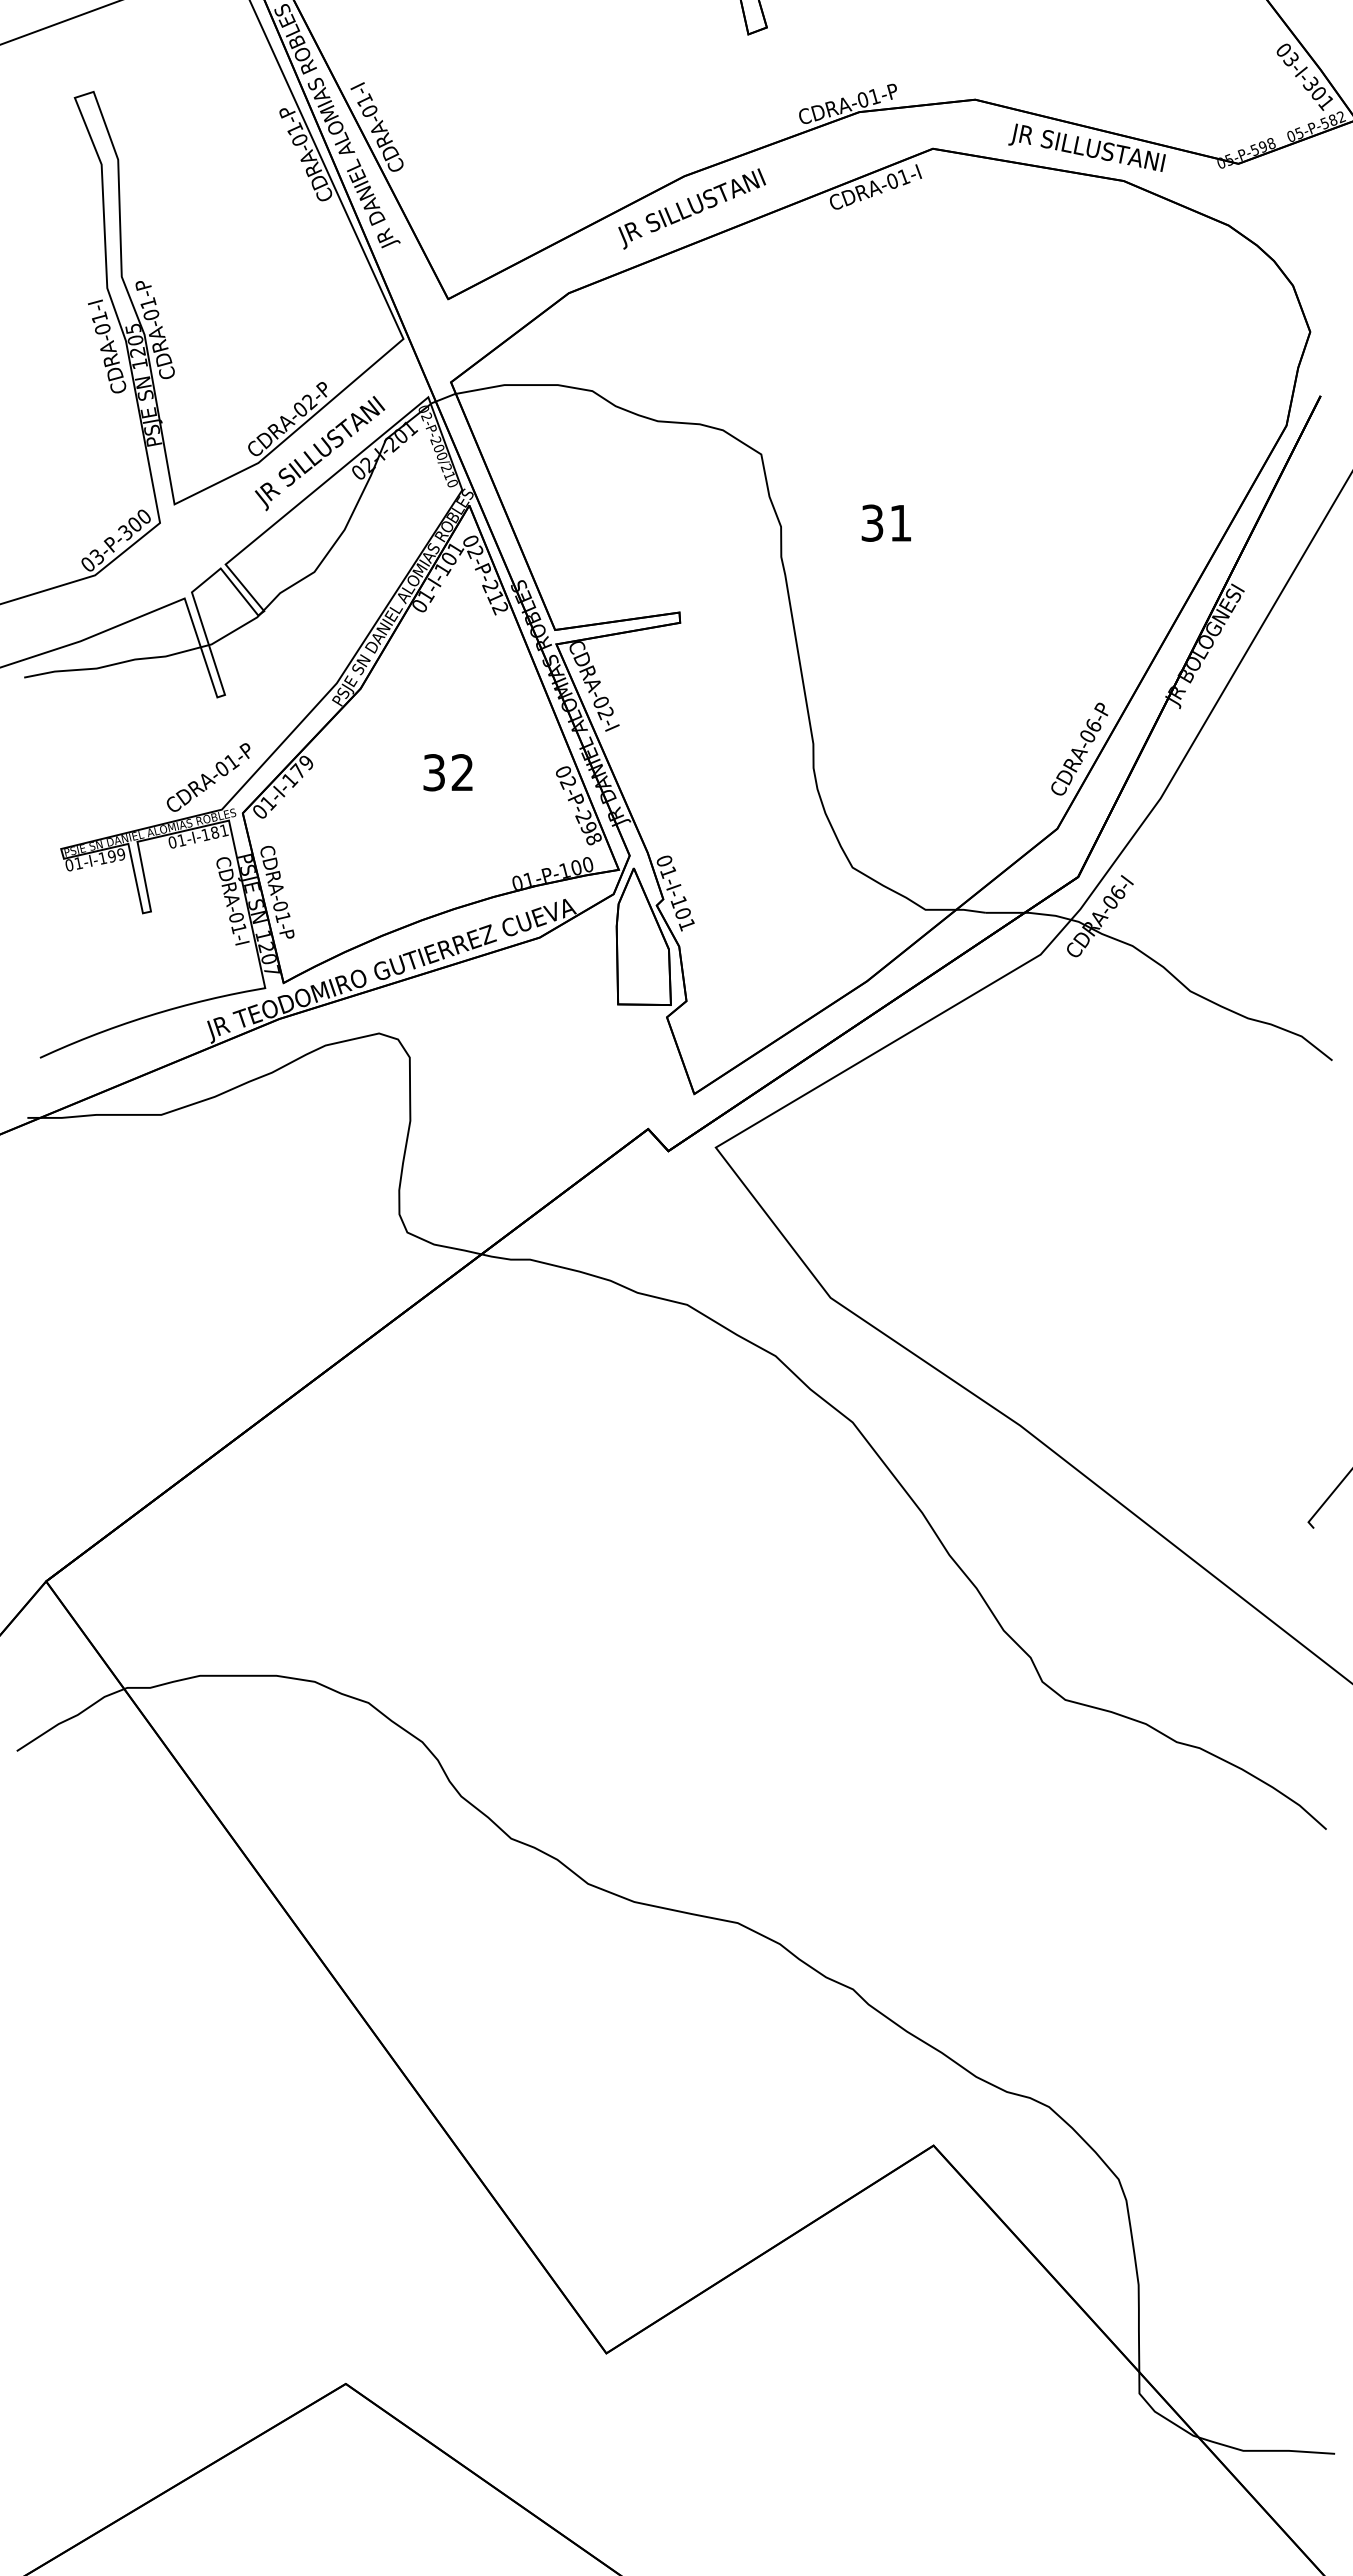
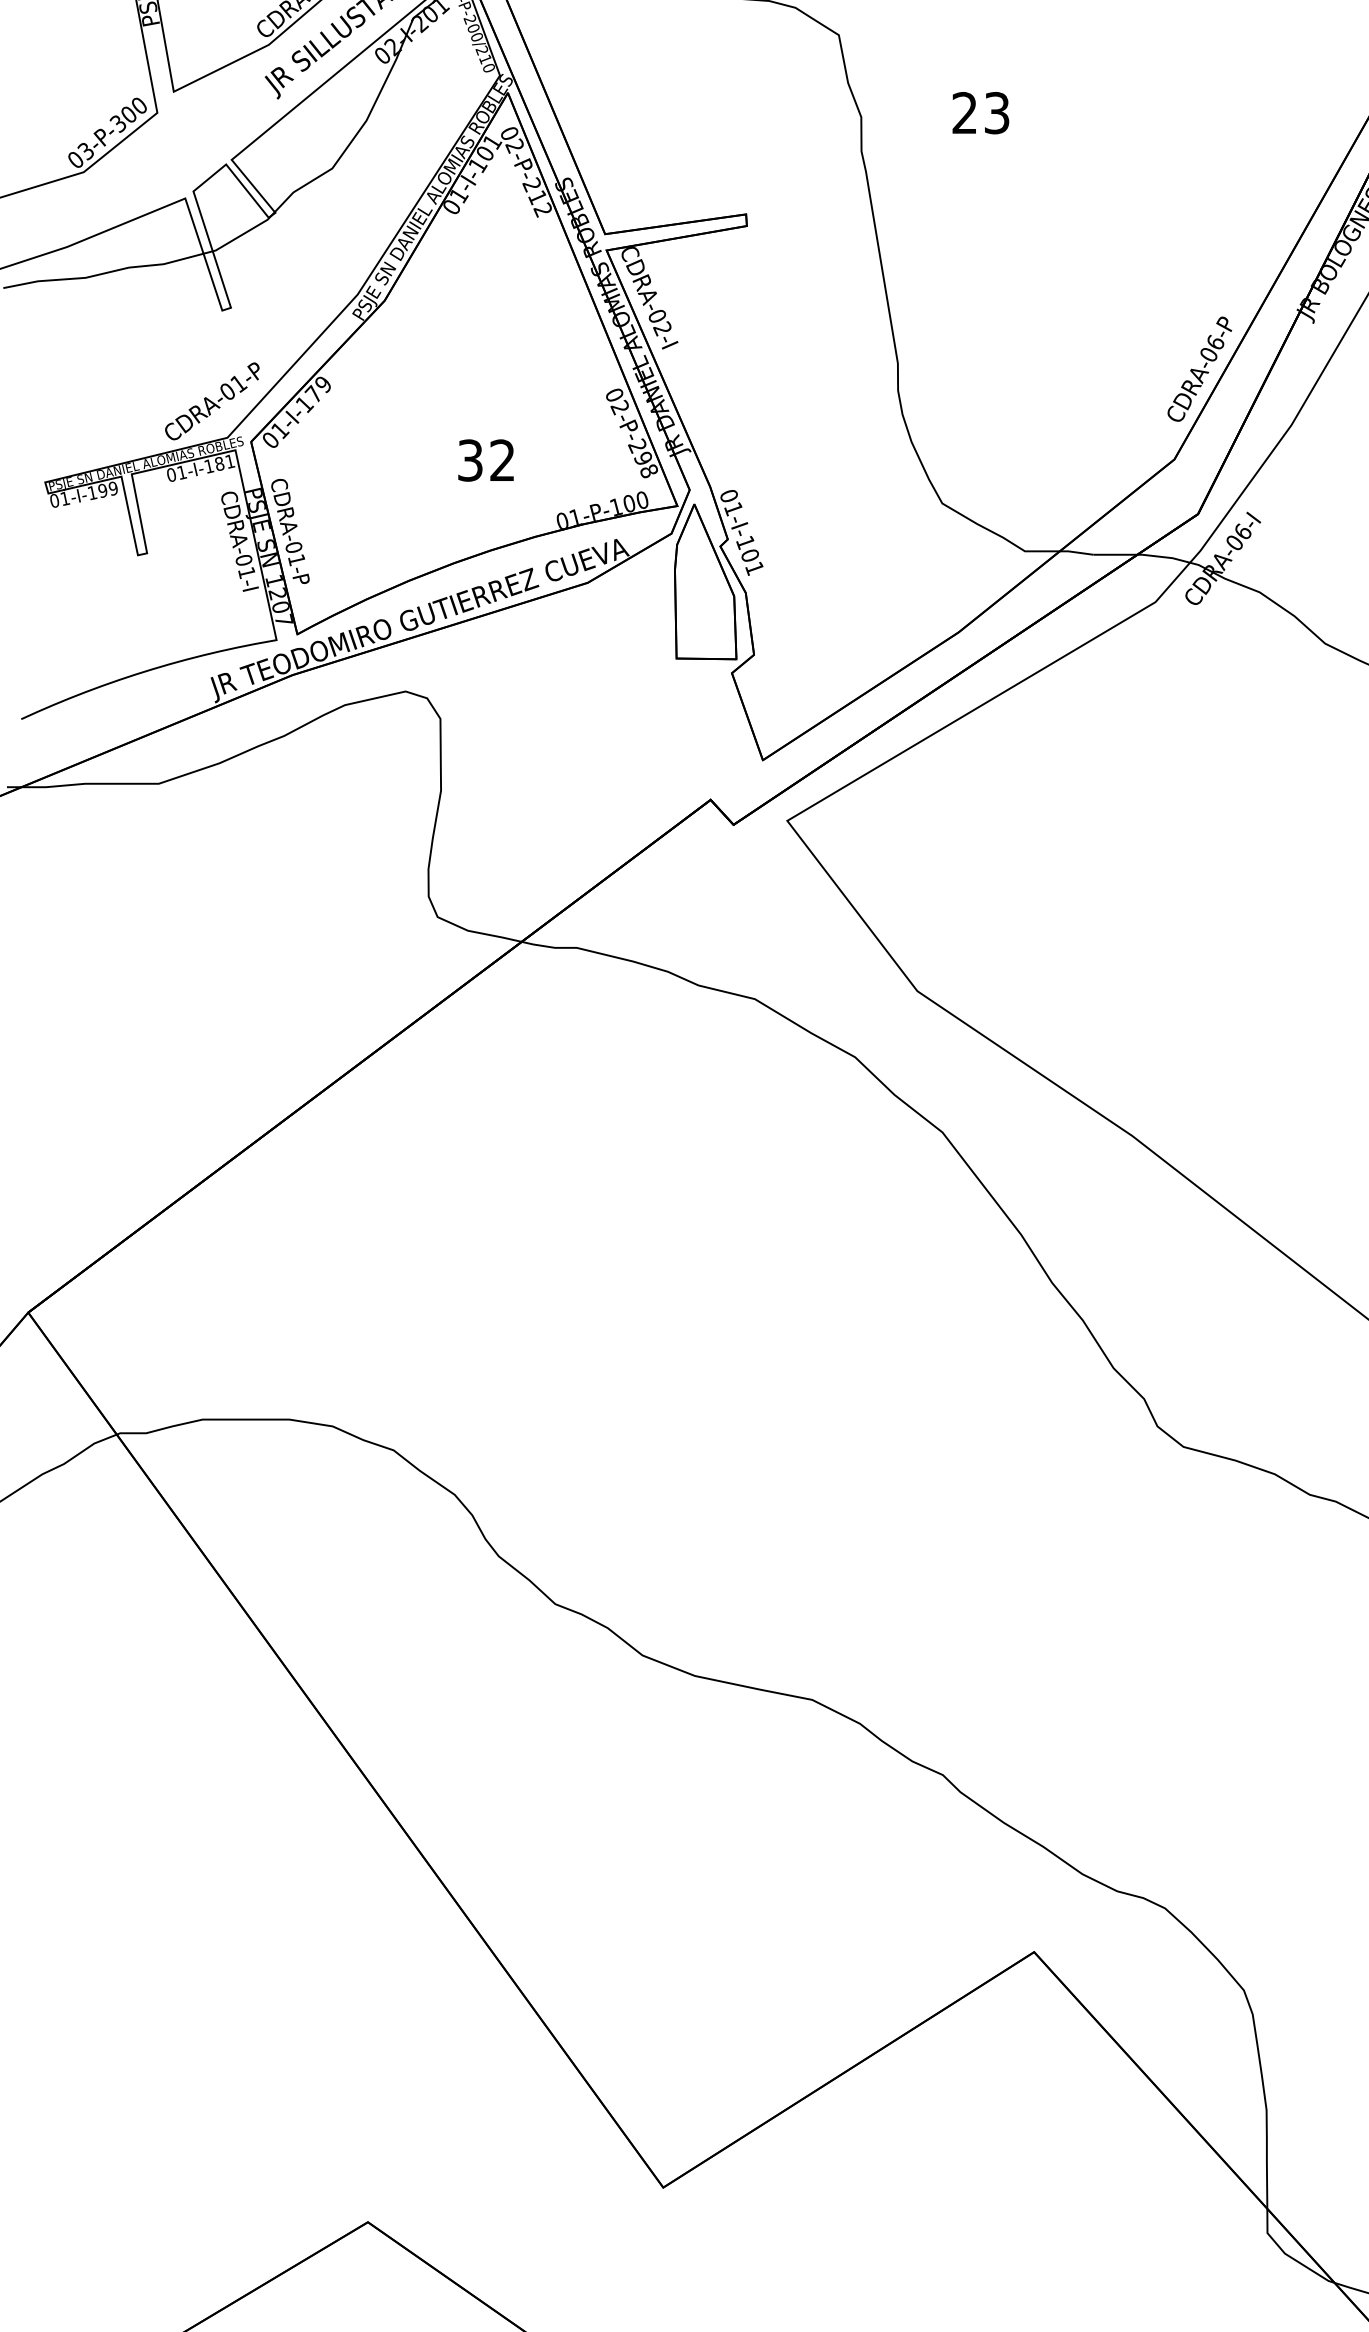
text: (886, 522) -> (980, 112), 31 -> 23
text: (447, 772) -> (485, 460), moved

